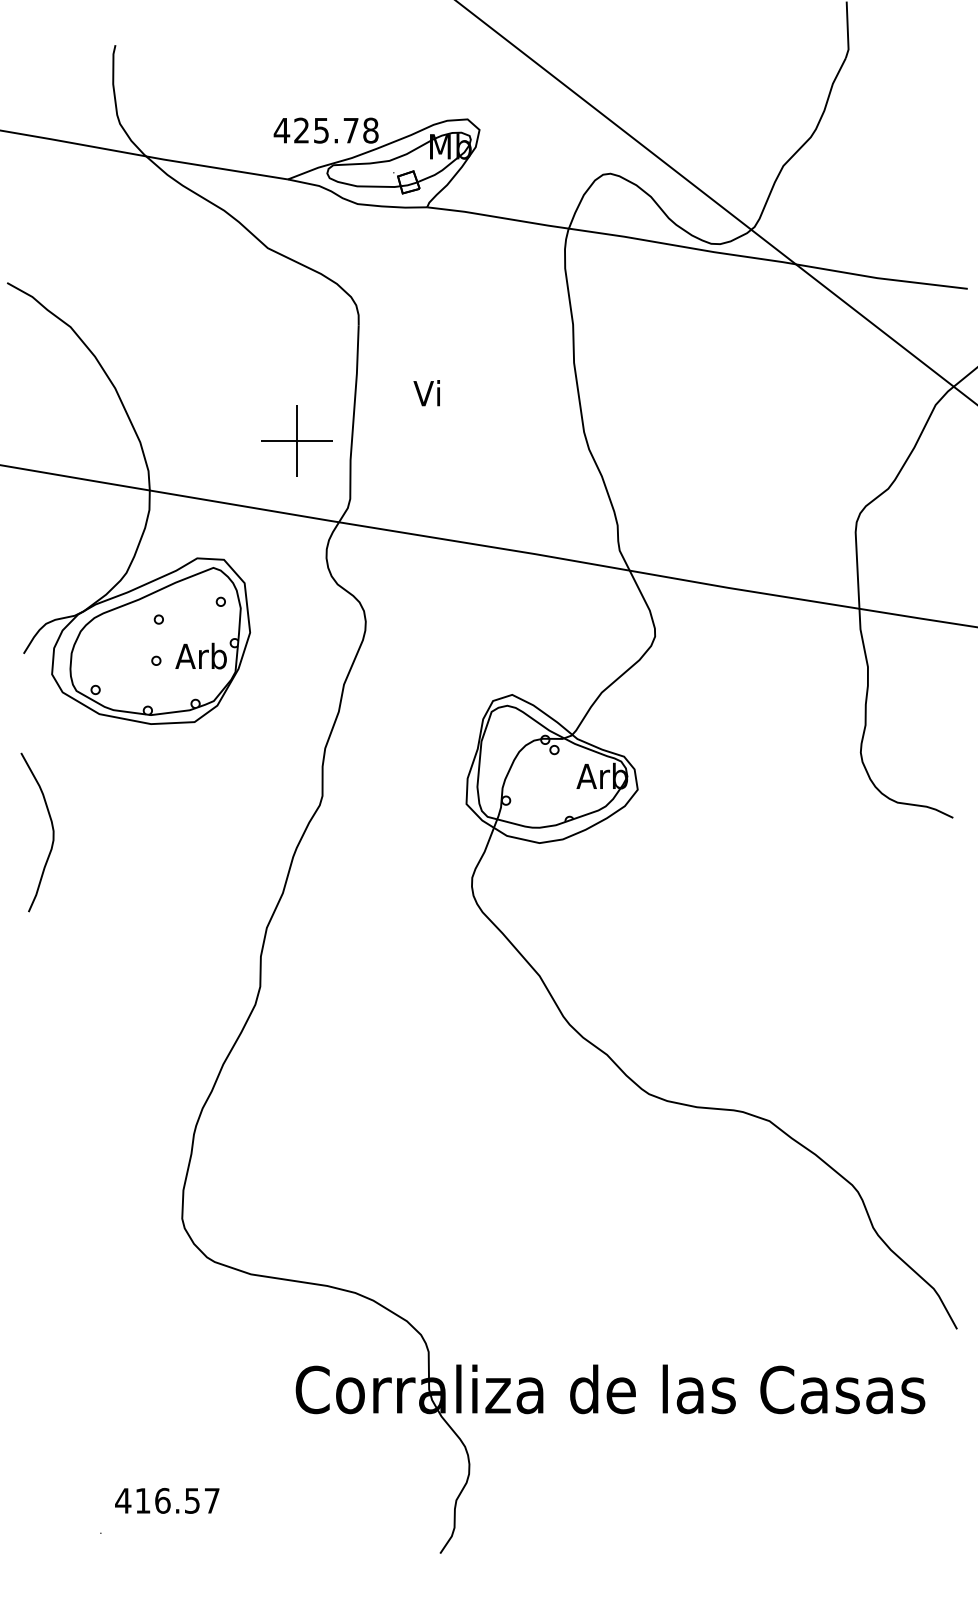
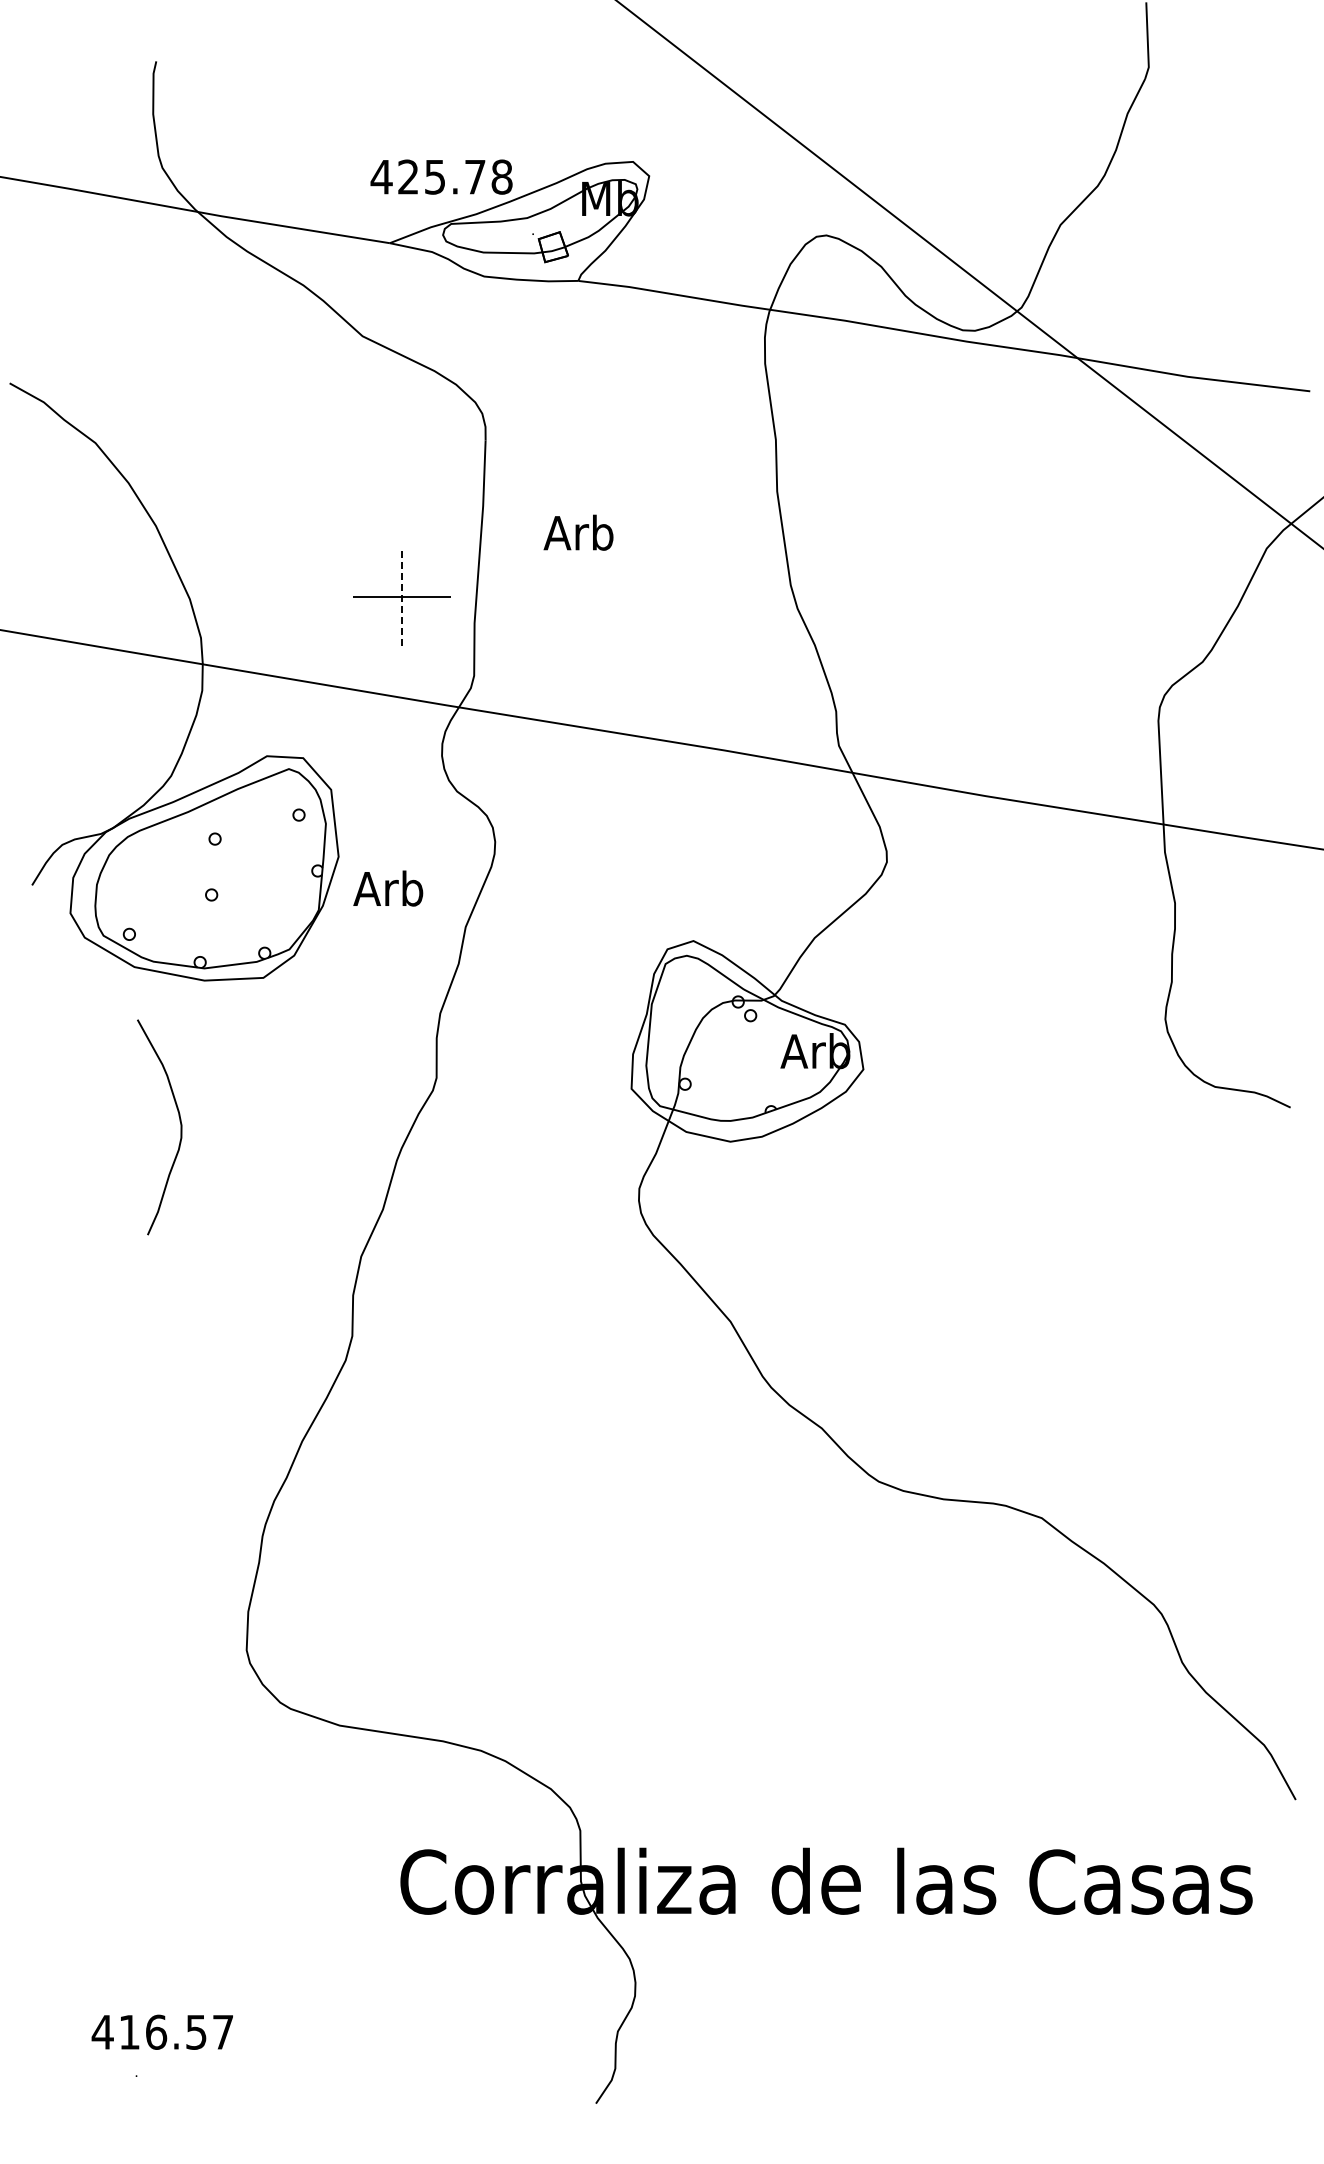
text: (427, 393) -> (578, 532), Vi -> Arb
line: (297, 441) -> (402, 597), solid -> dashed
text: (201, 656) -> (388, 888), moved
curve: (52, 828) -> (179, 1121), moved
text: (166, 1500) -> (161, 2031), moved

